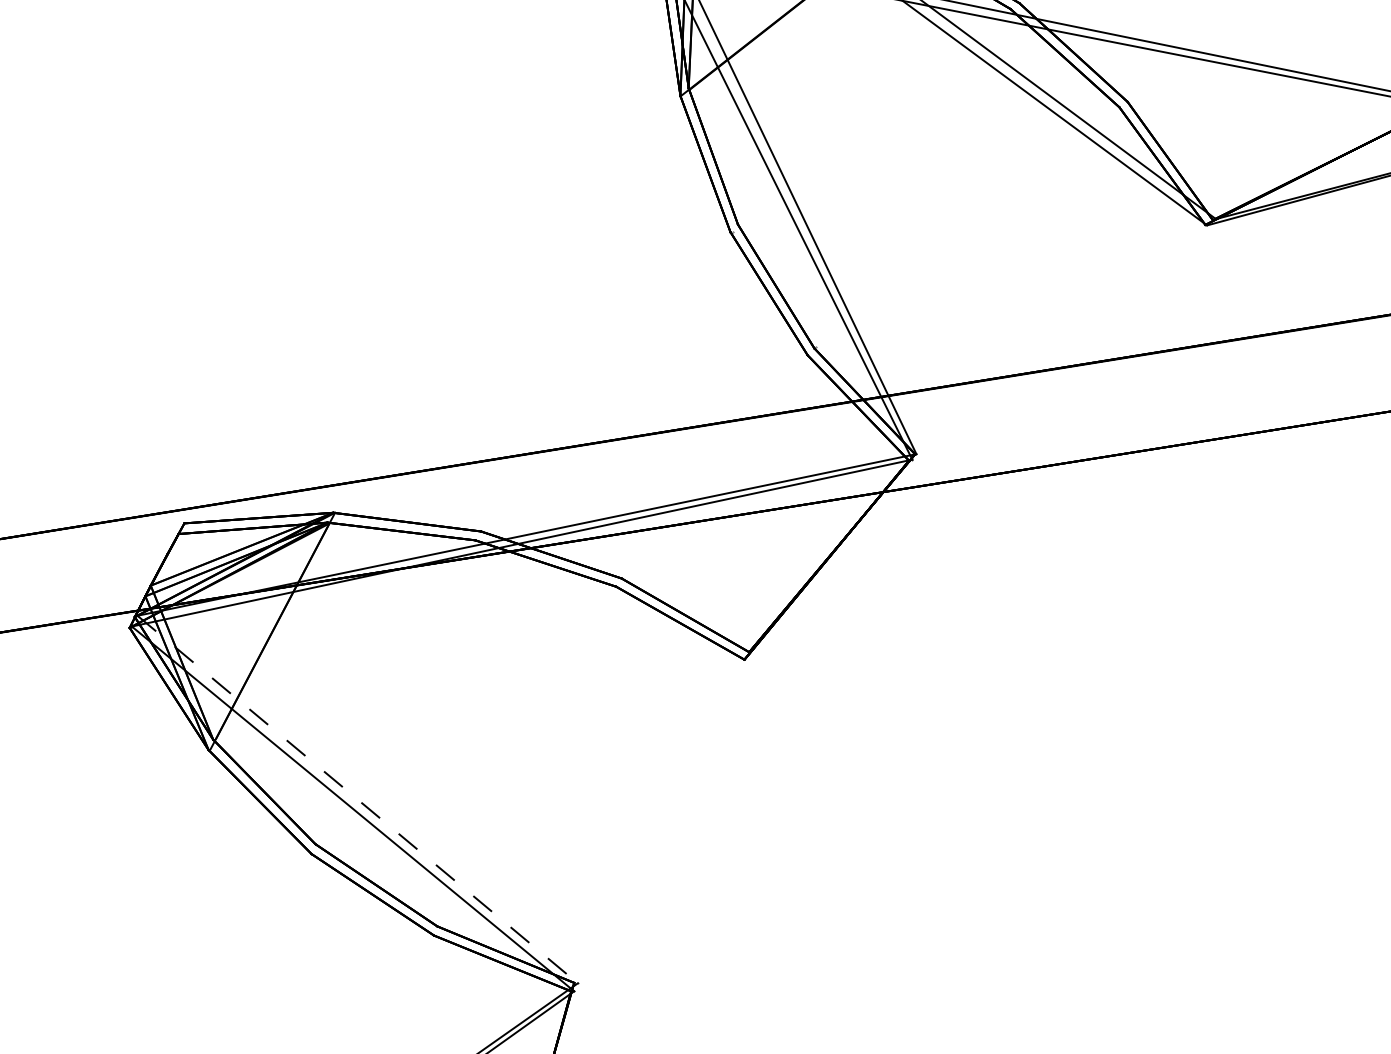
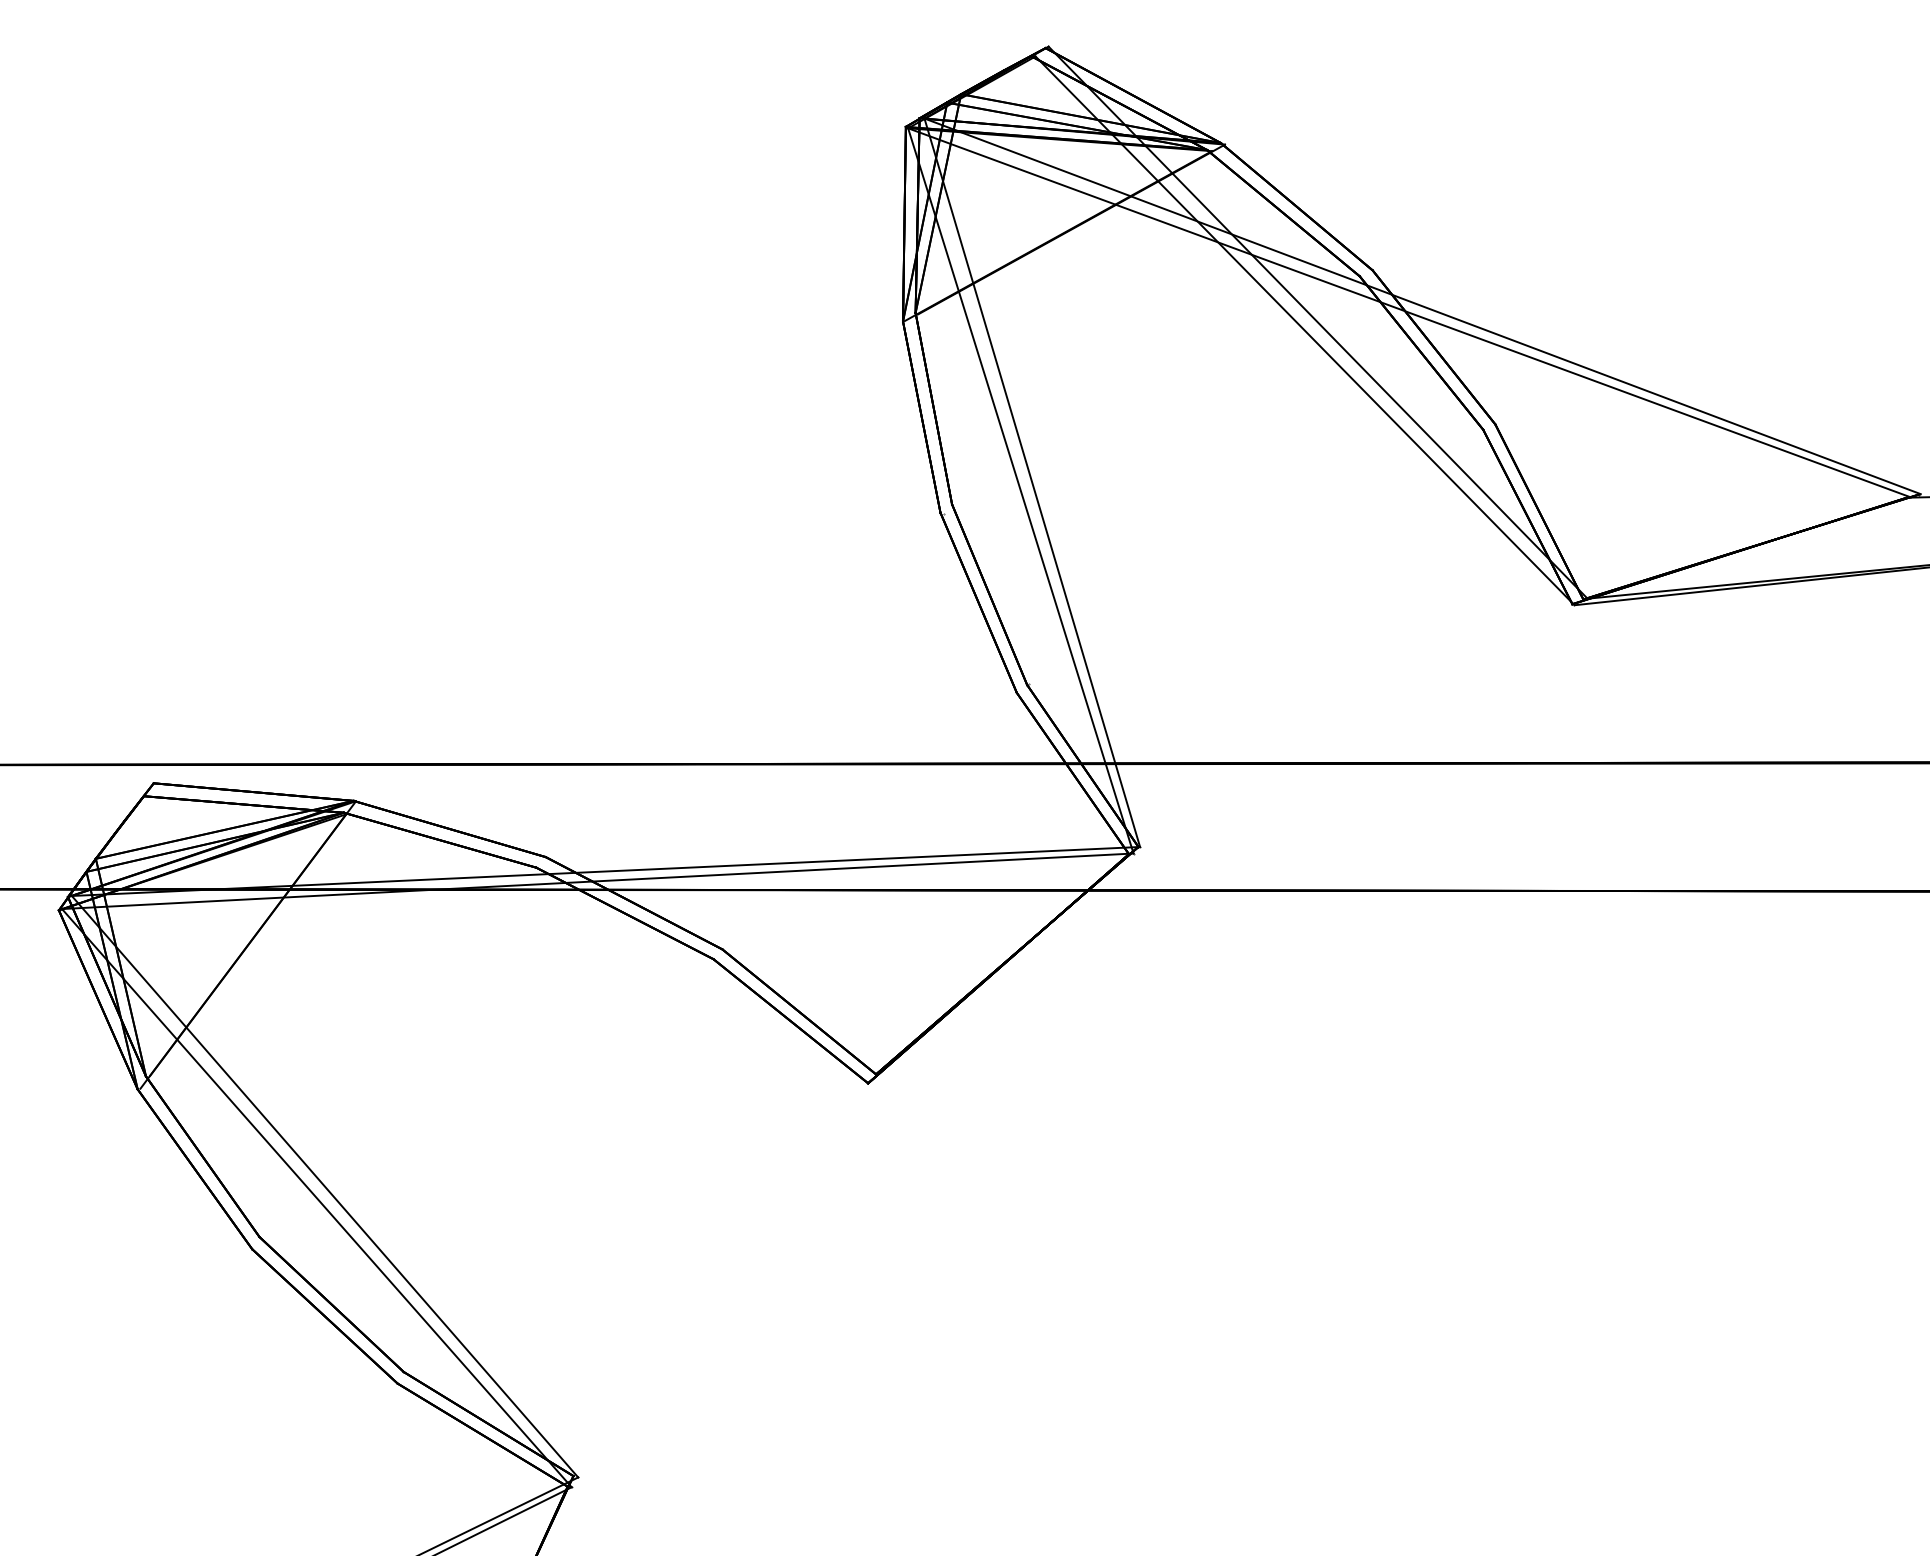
line: (358, 799) -> (325, 1186), dashed -> solid

